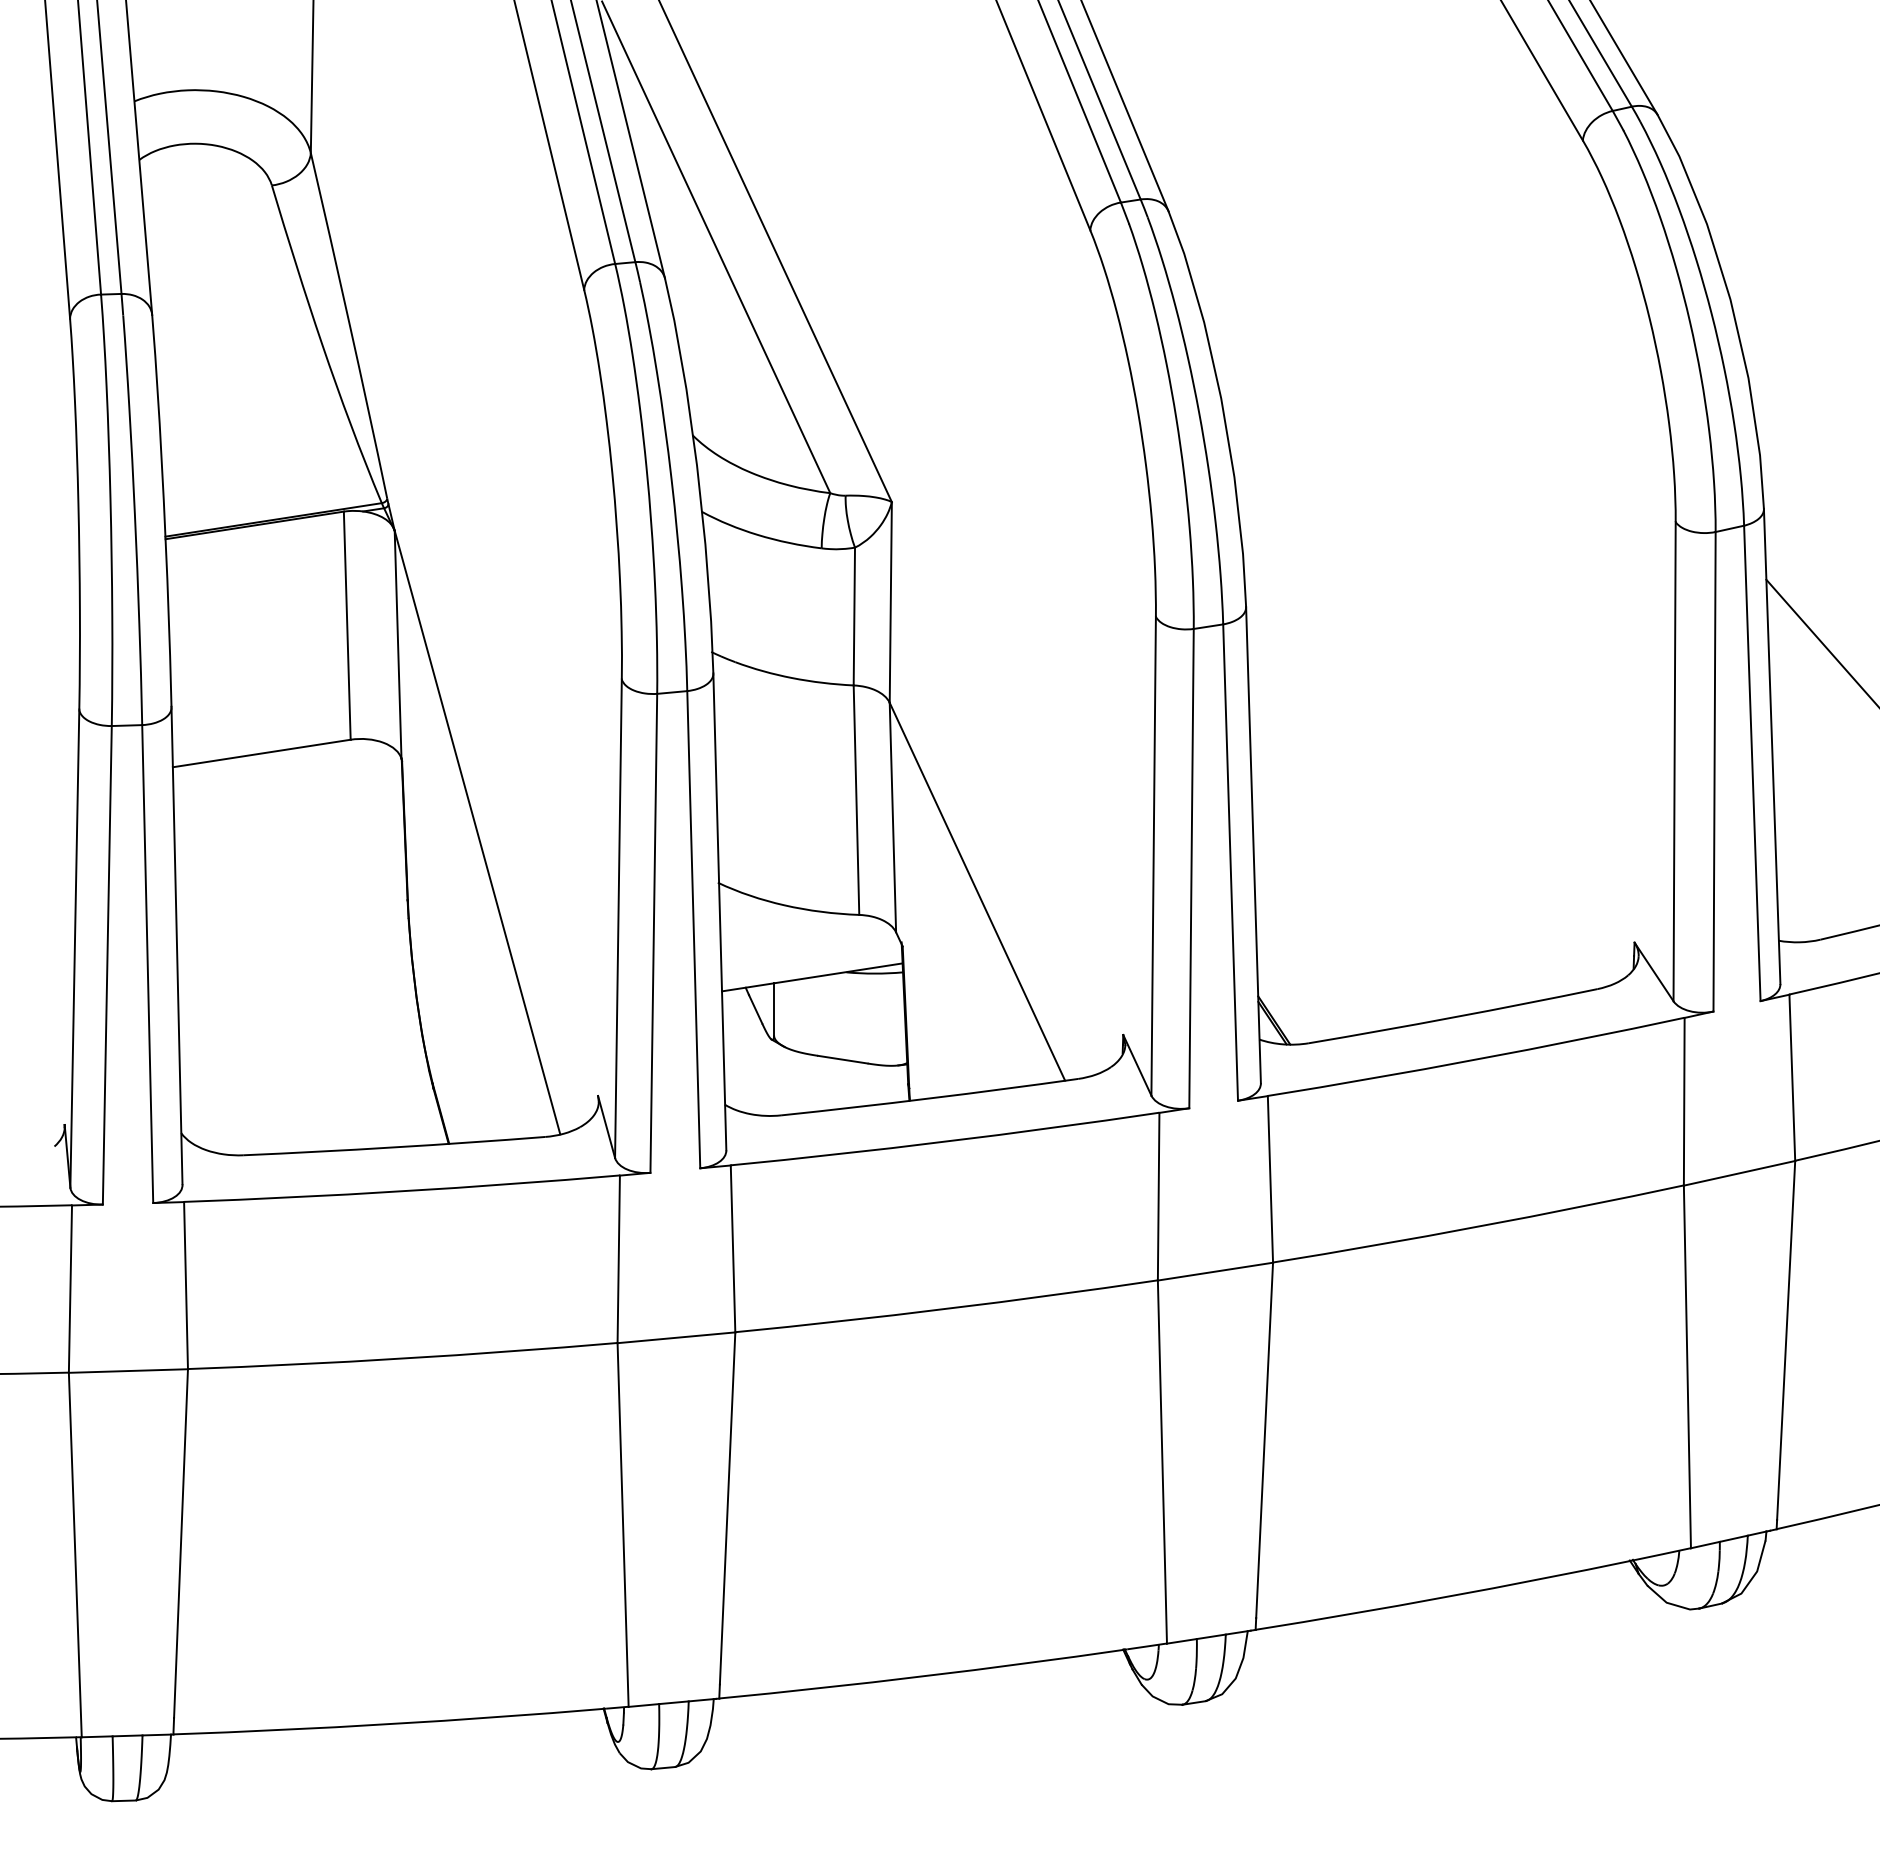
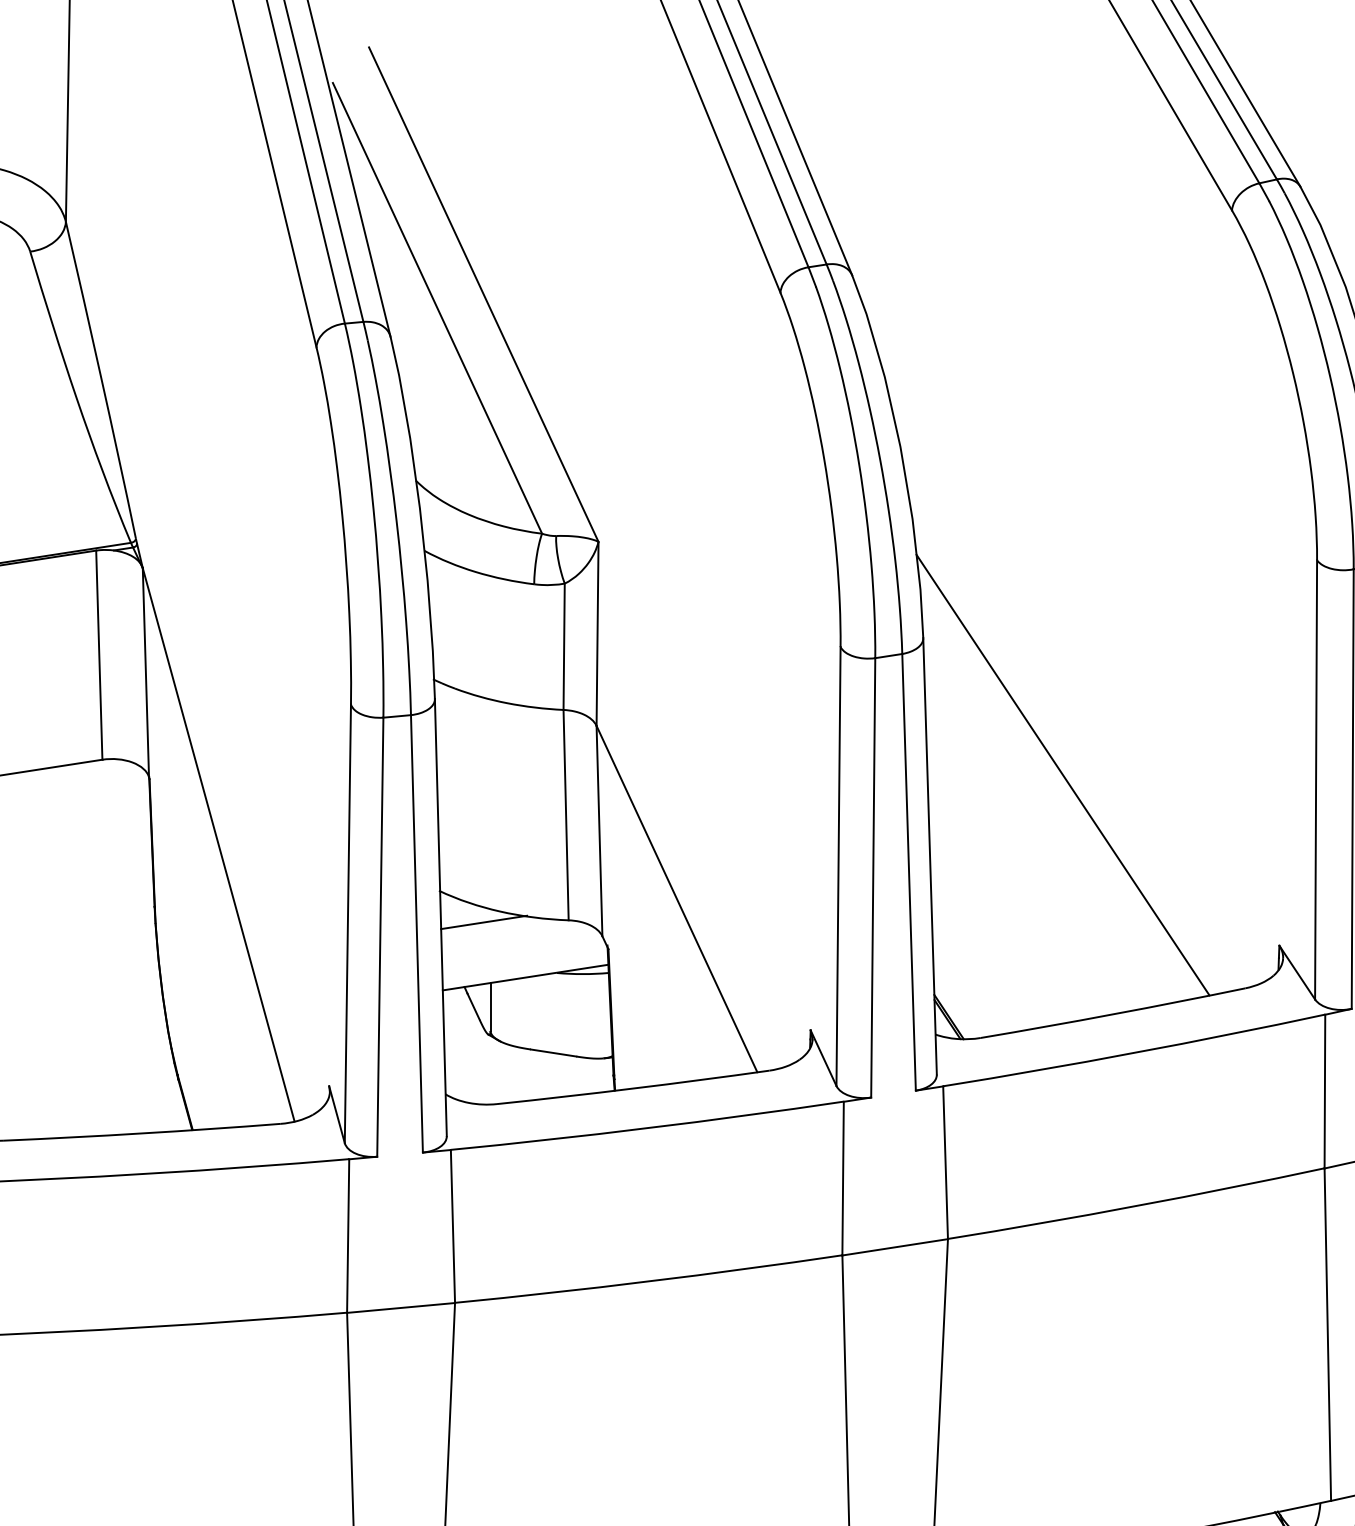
line: (1398, 756) -> (1062, 775), added
line: (766, 916) -> (483, 921), added

